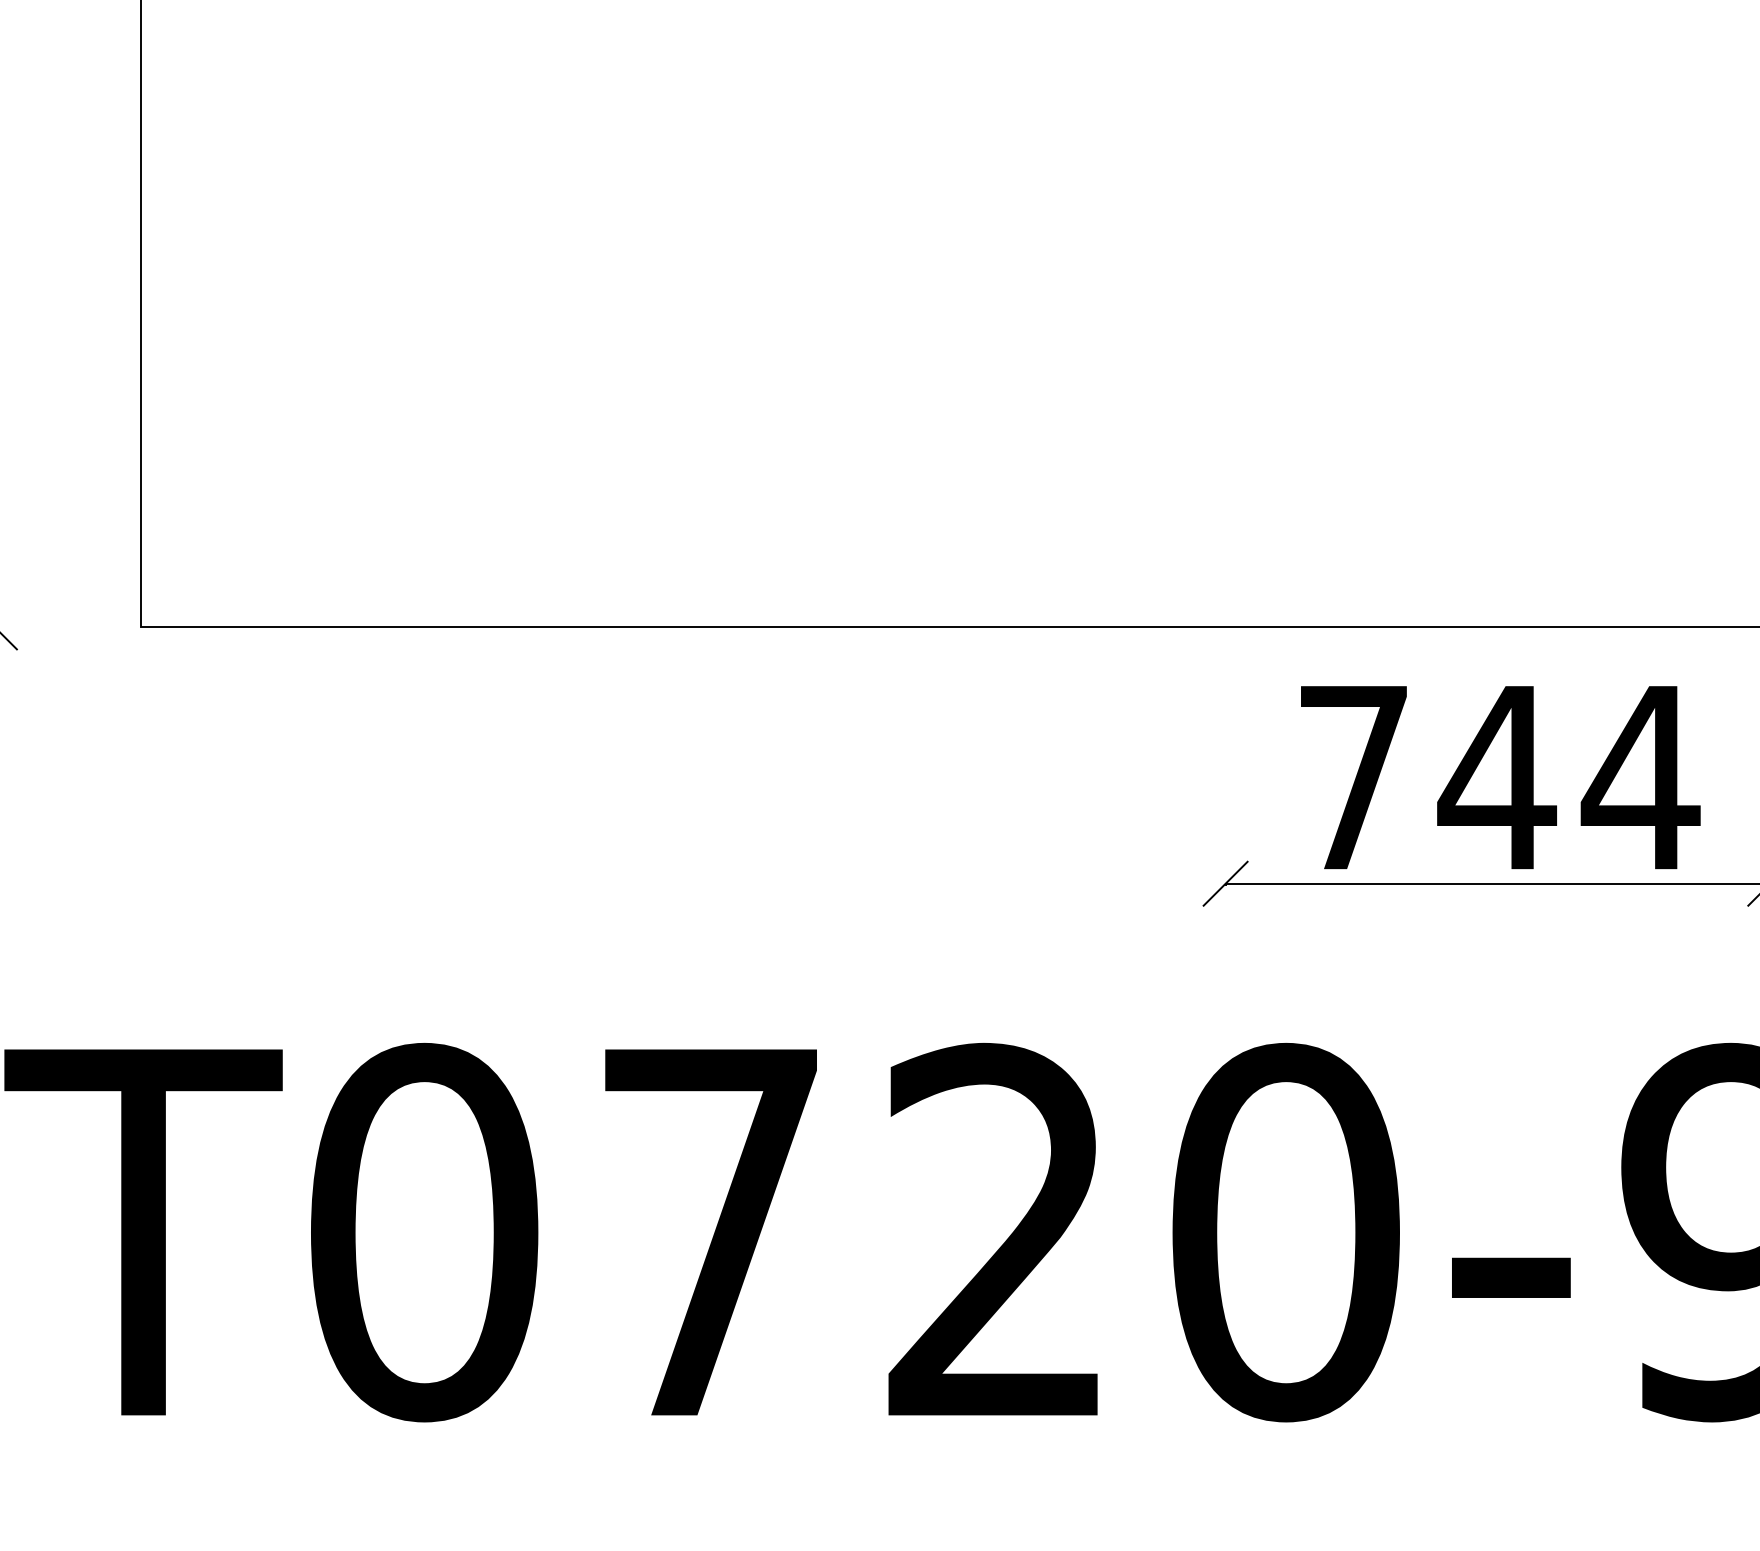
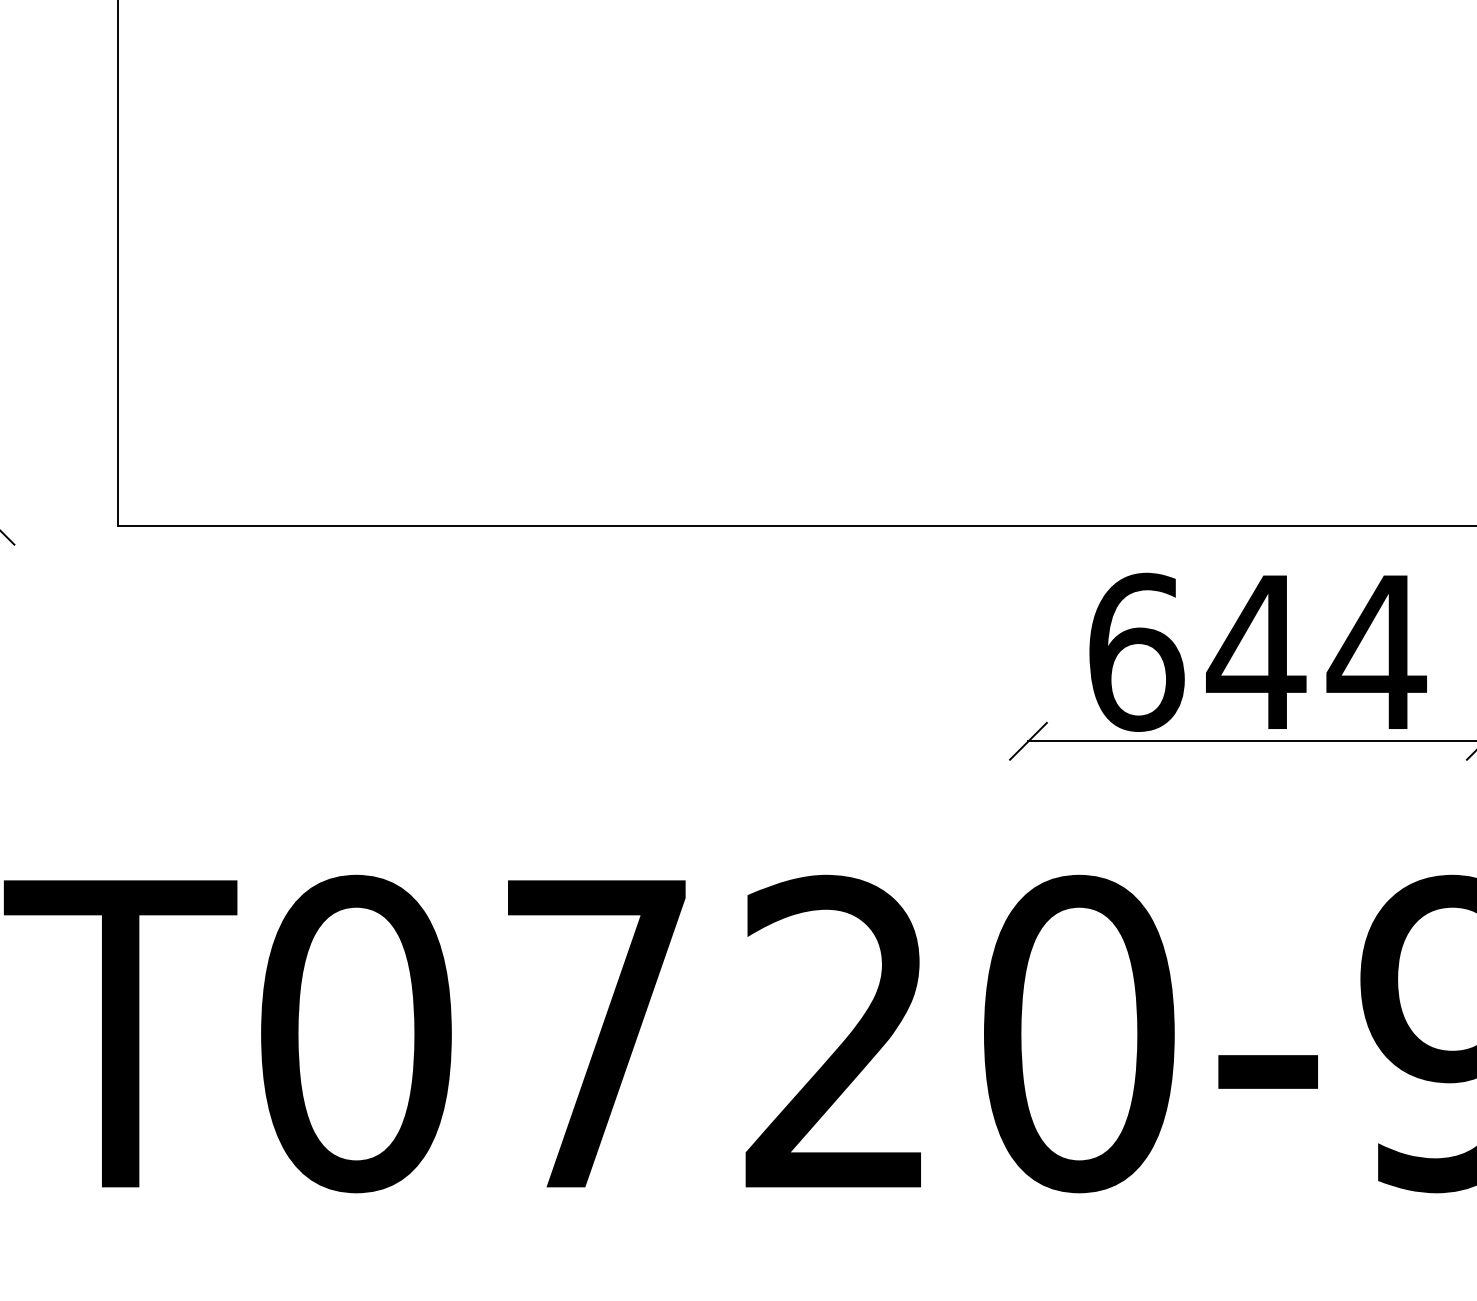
text: (1354, 777) -> (1136, 652), 744 -> 644

